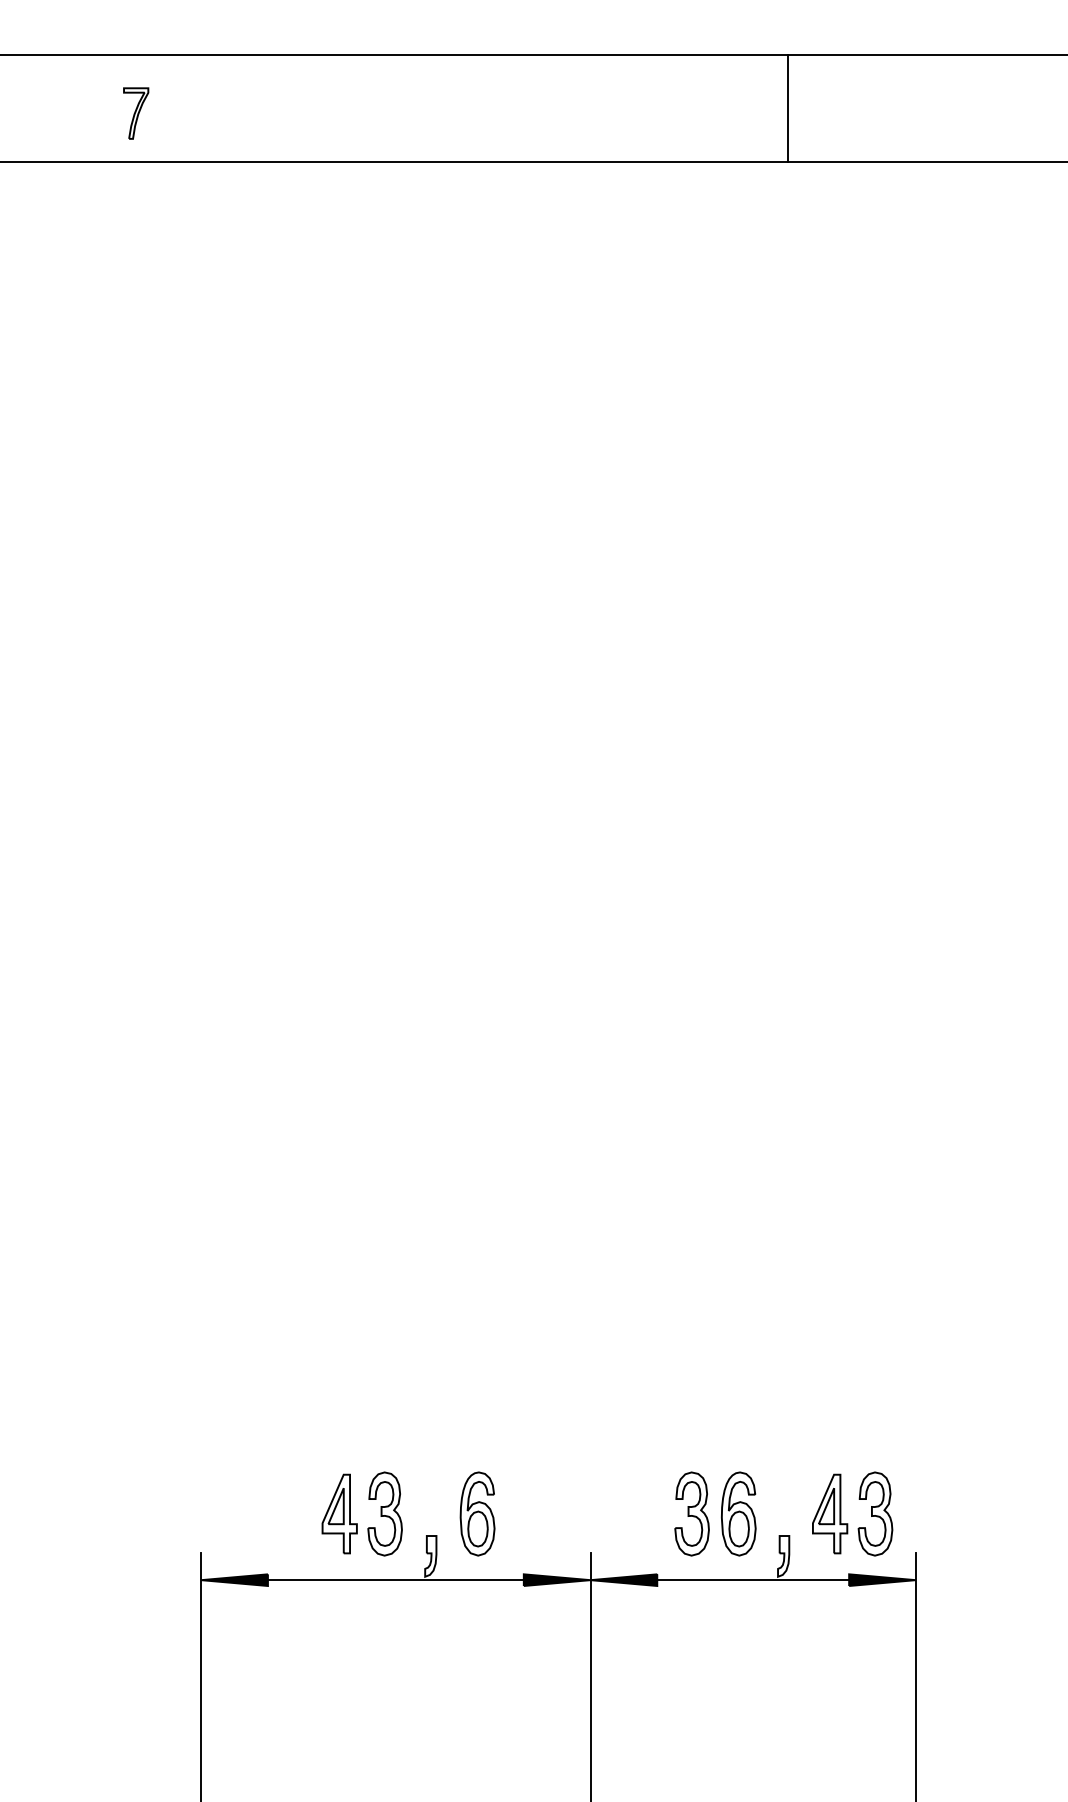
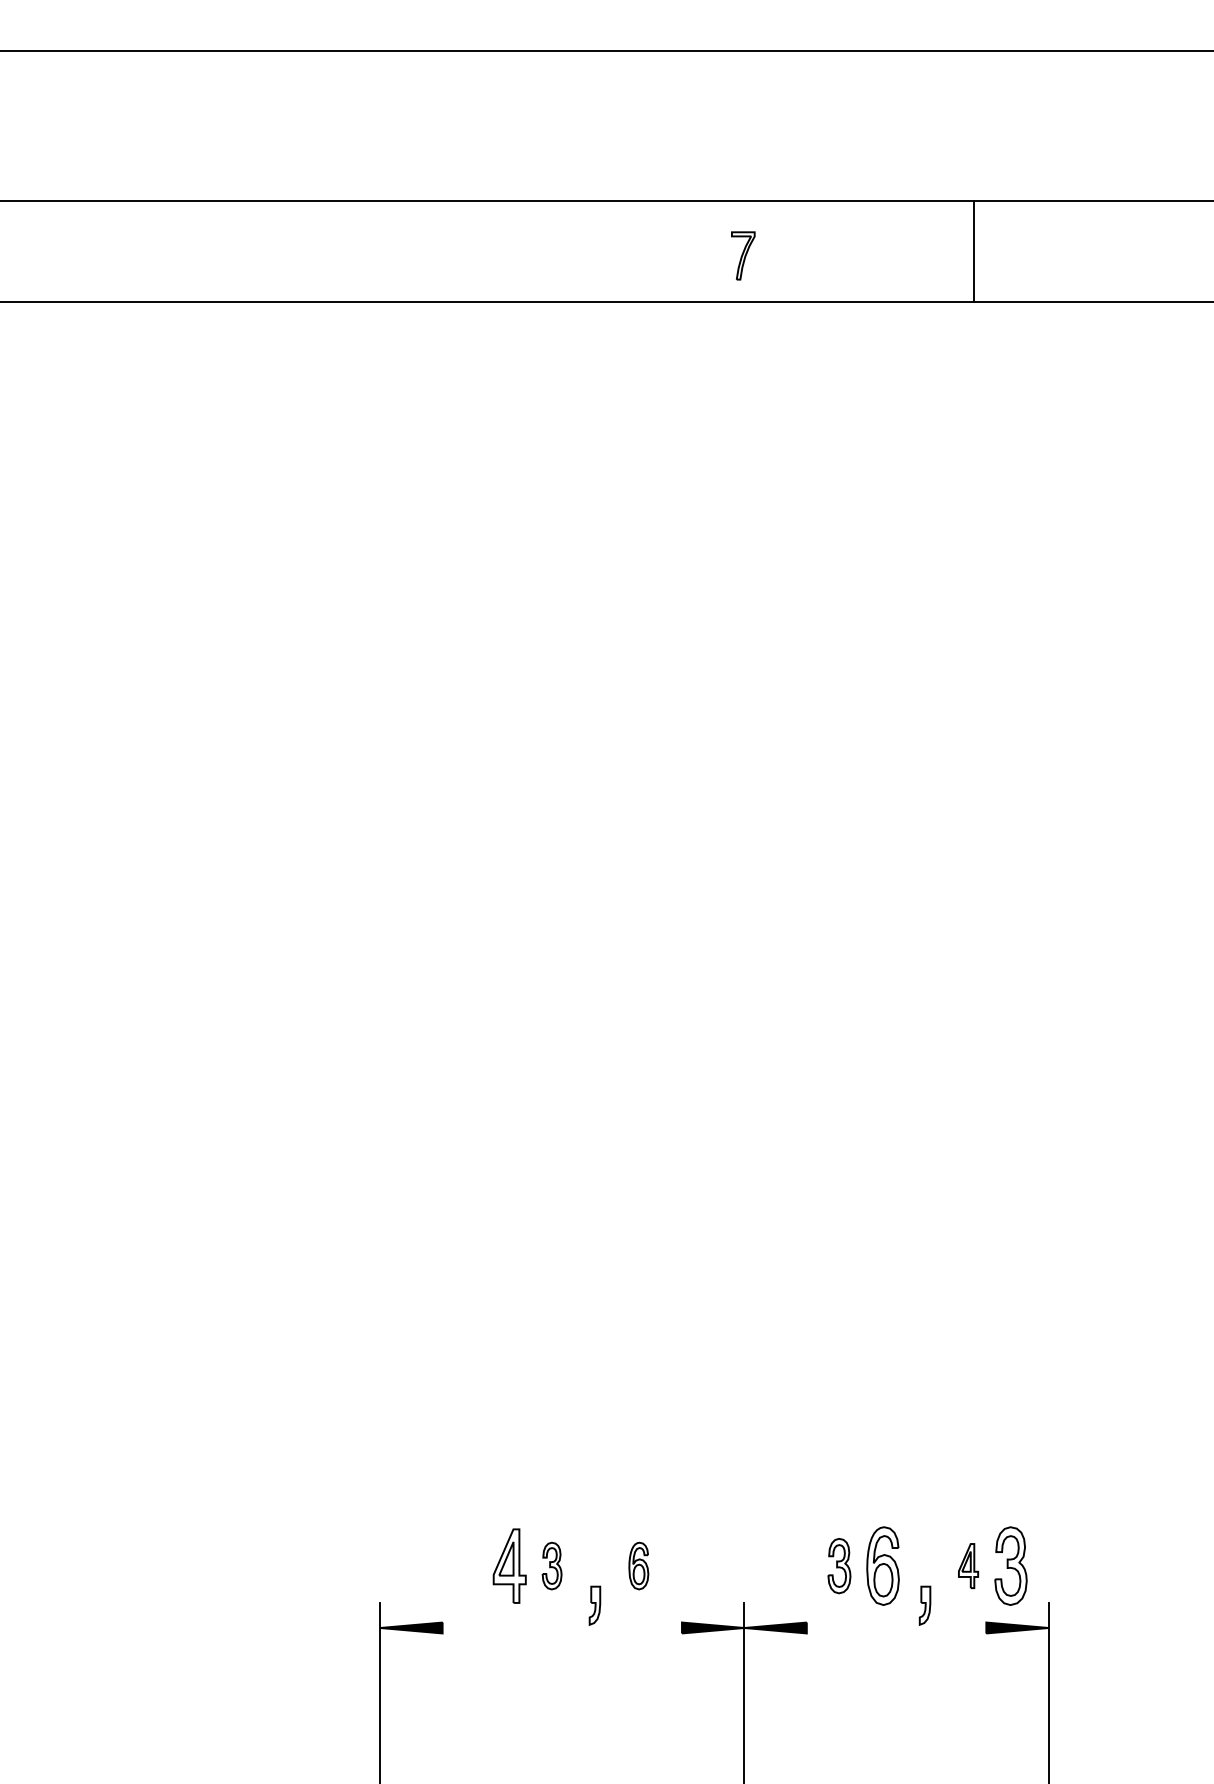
line: (787, 108) -> (973, 251), moved
part: (136, 113) -> (743, 255), moved
part: (384, 1513) -> (551, 1565), size x0.6
part: (477, 1513) -> (638, 1565), size x0.6
part: (692, 1513) -> (839, 1565), size x0.7
part: (830, 1513) -> (968, 1565), size x0.6
line: (395, 1580) -> (561, 1628), removed
line: (753, 1580) -> (896, 1628), removed

